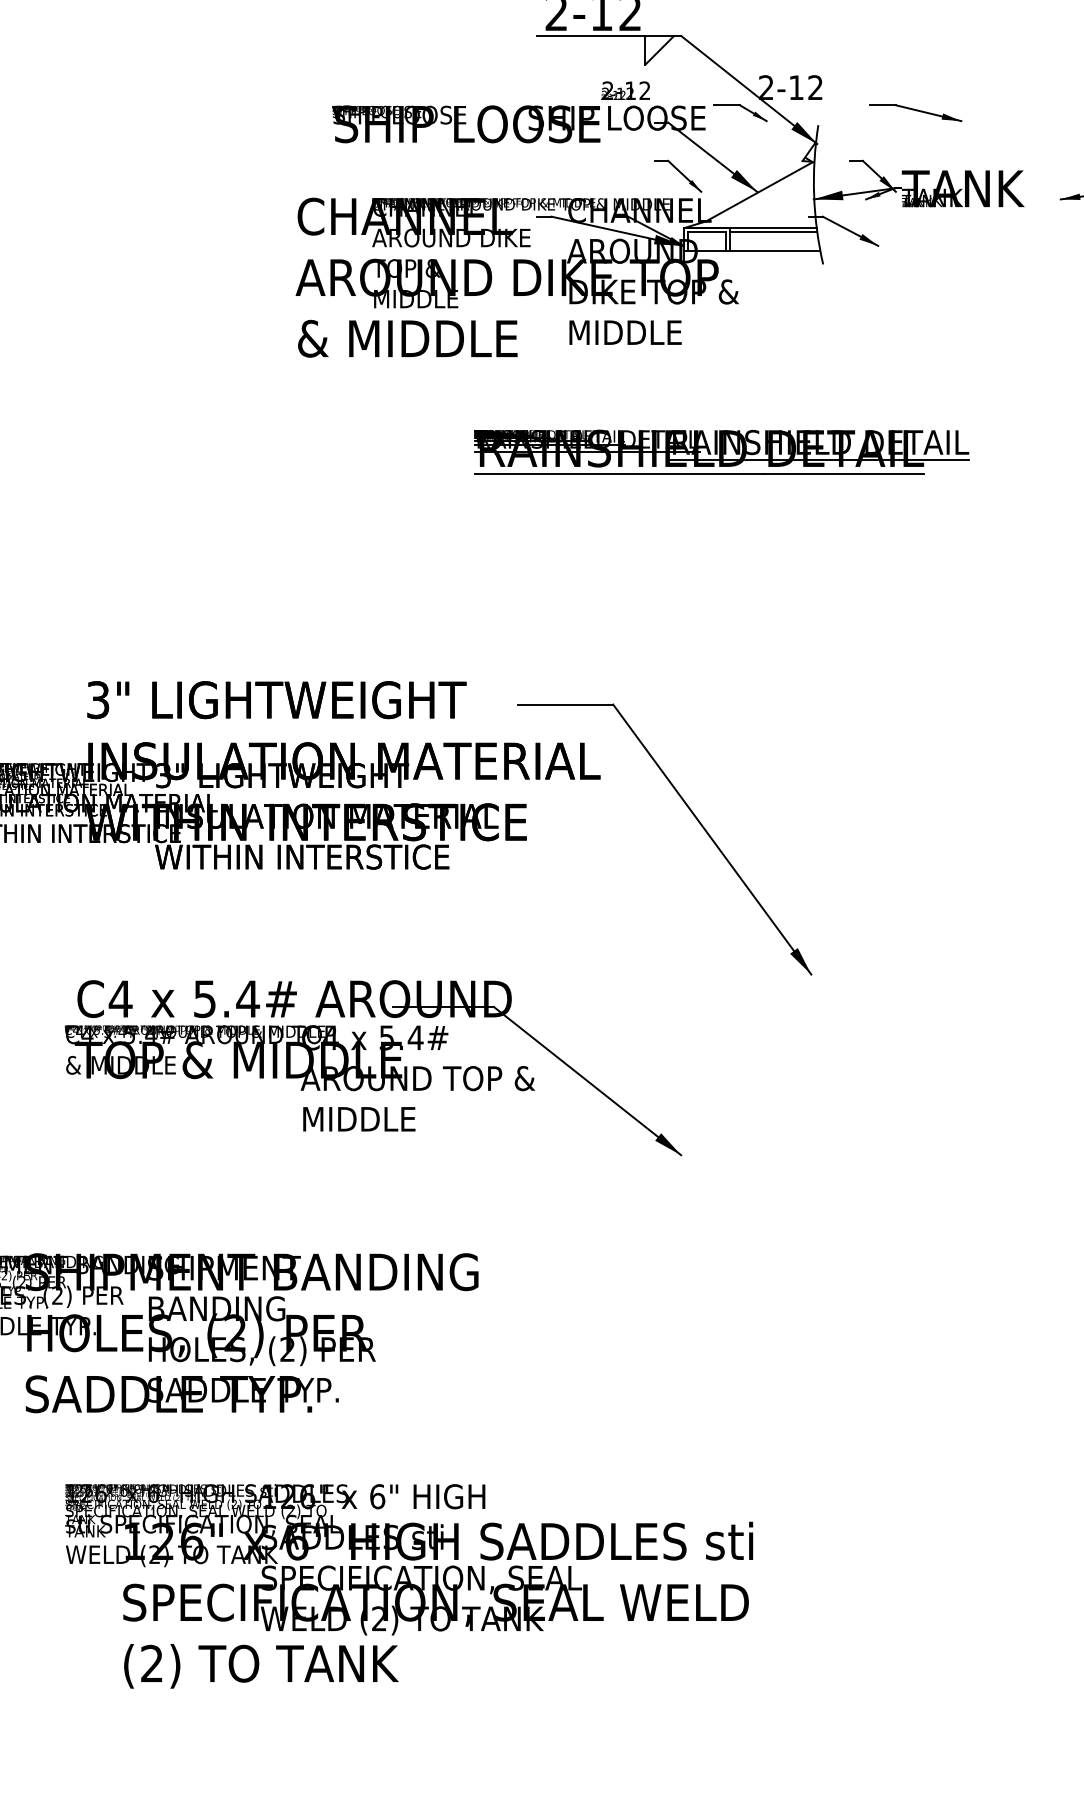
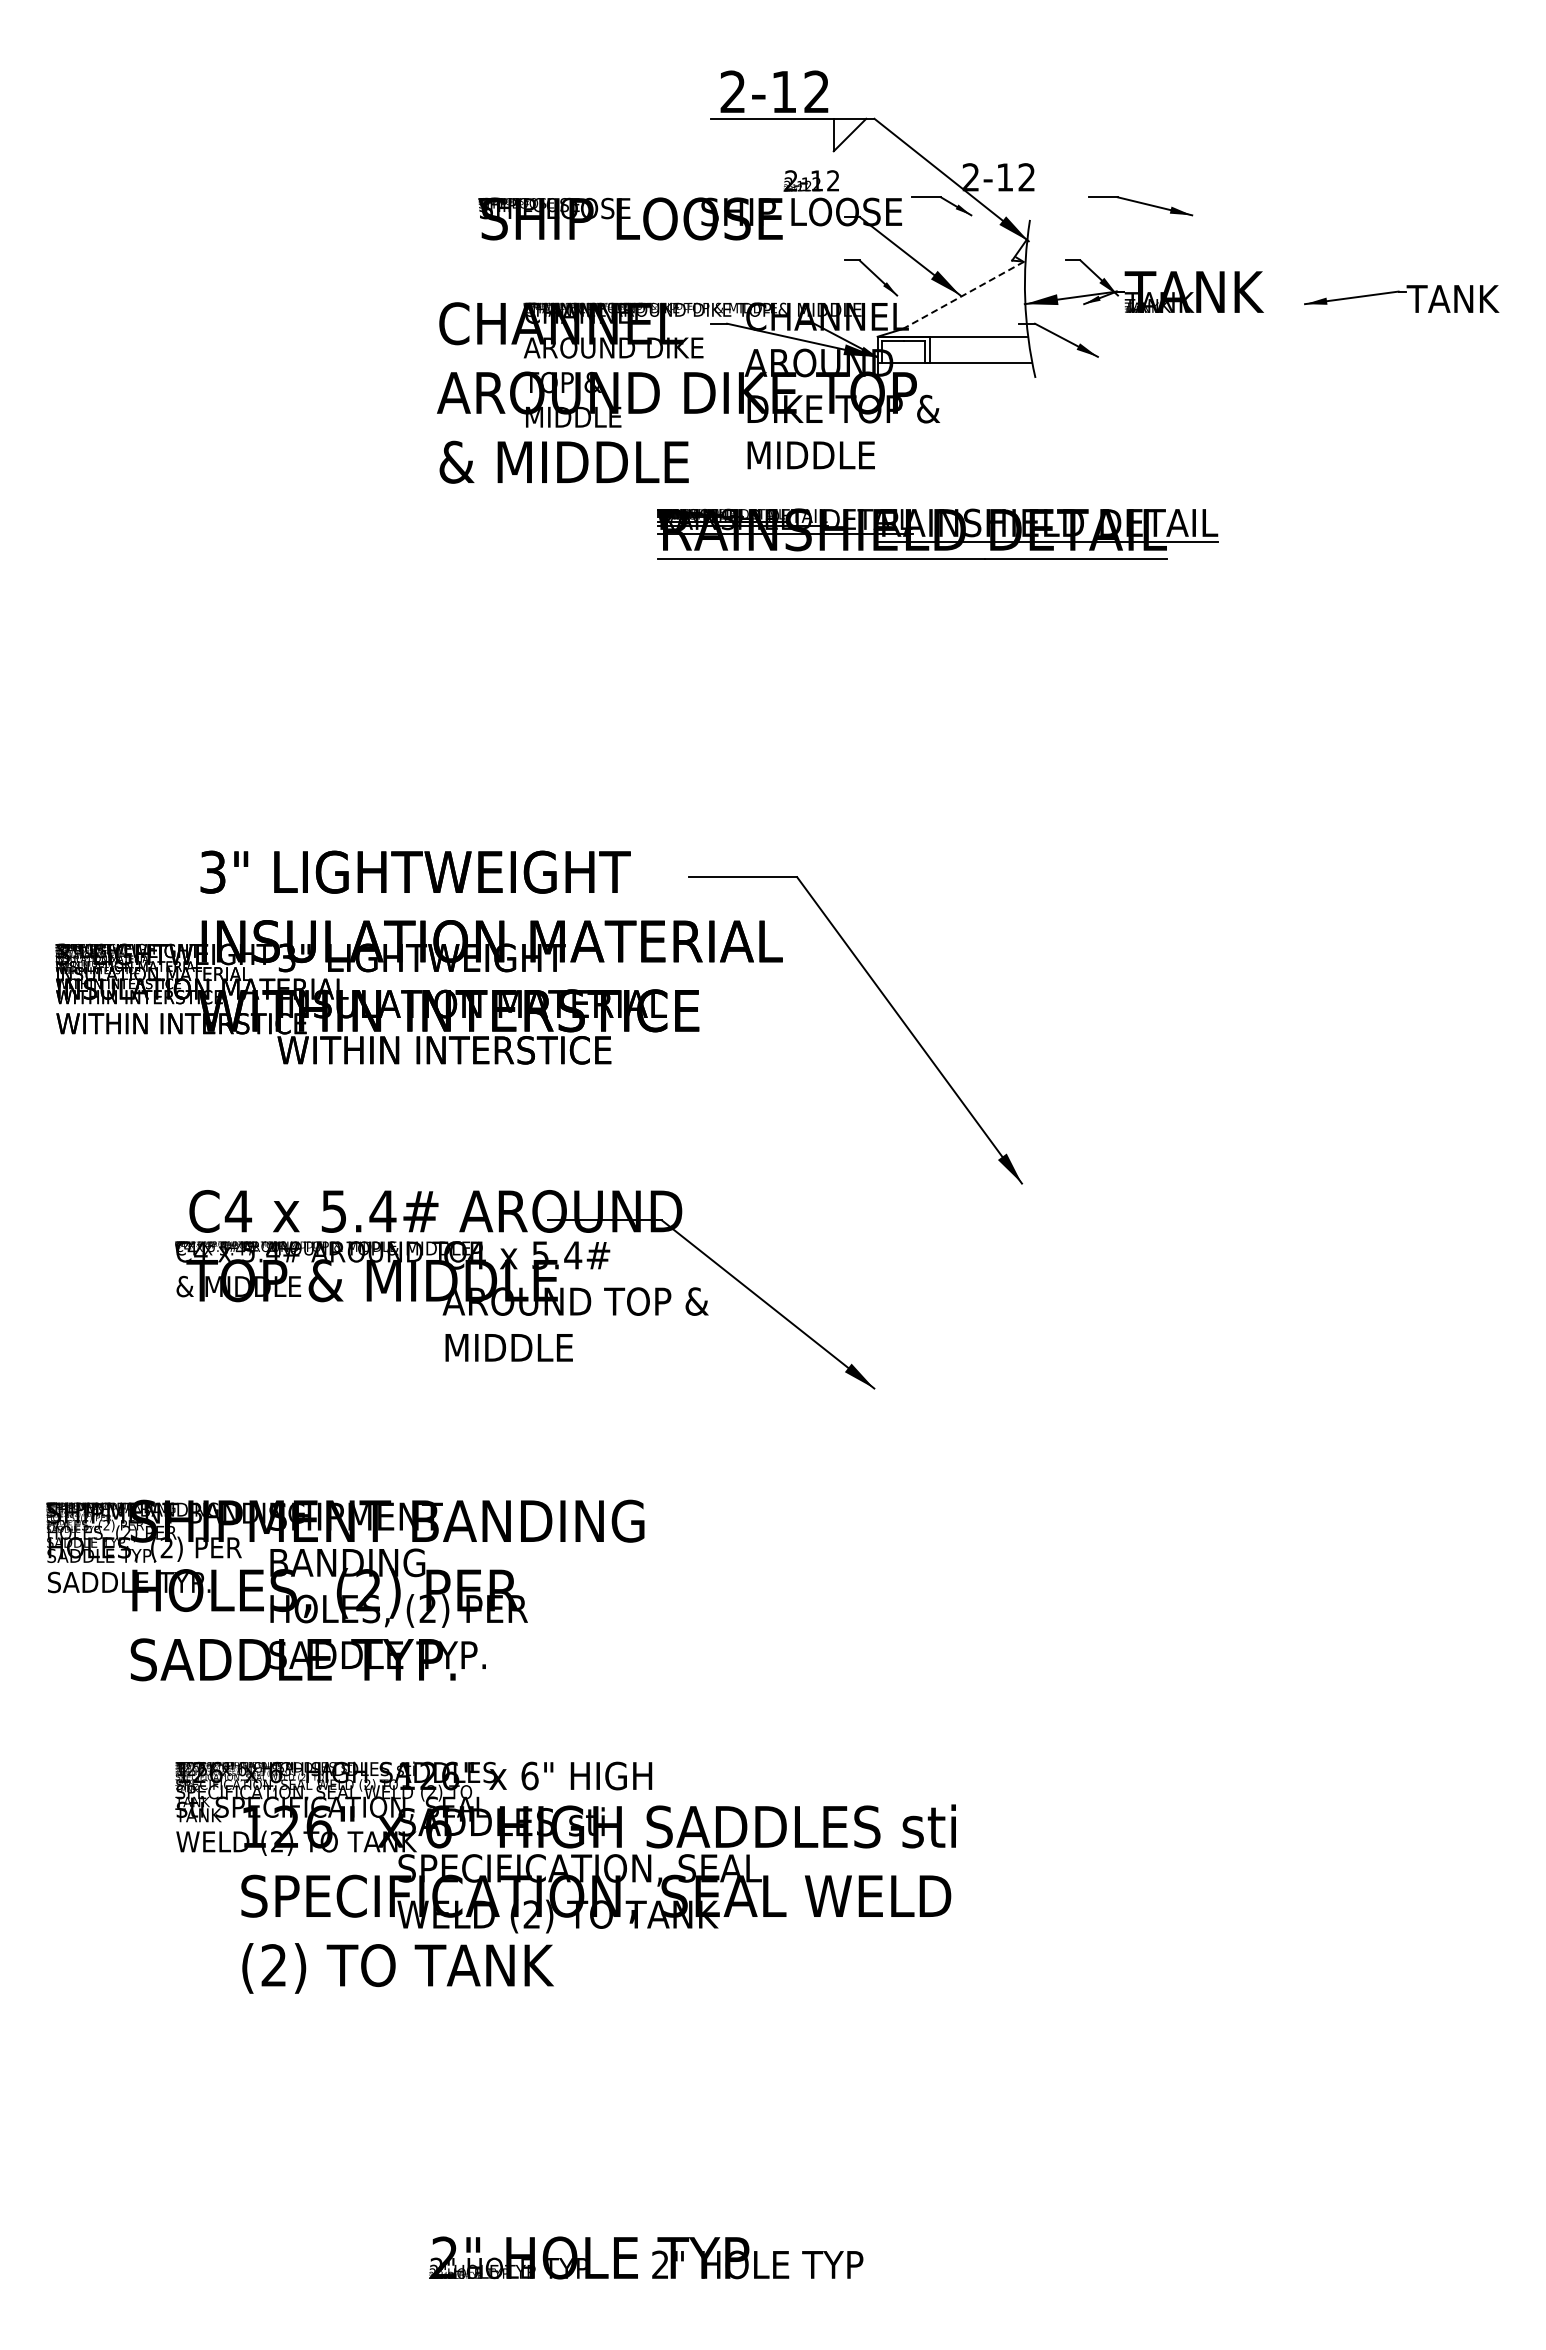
line: (759, 191) -> (963, 295), solid -> dashed
line: (772, 232) -> (978, 341), removed
part: (721, 451) -> (937, 533), moved

